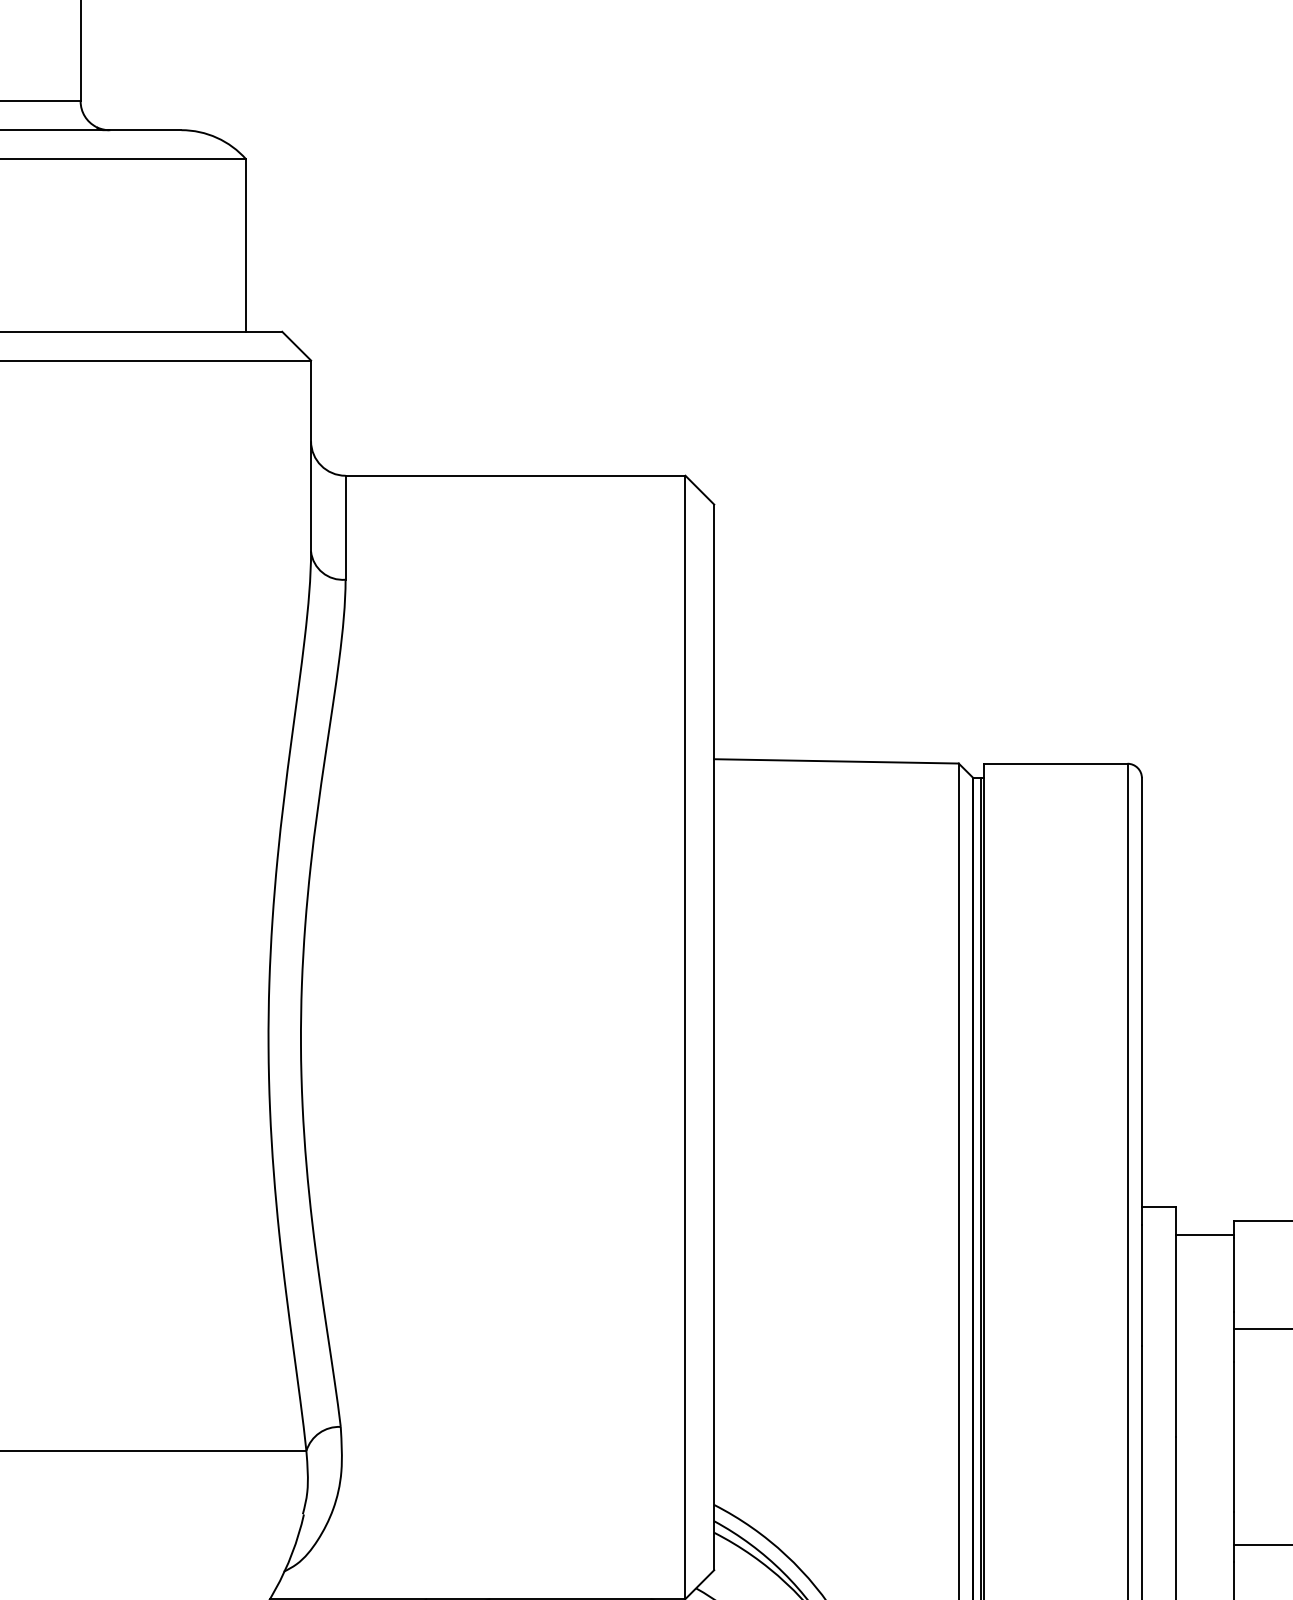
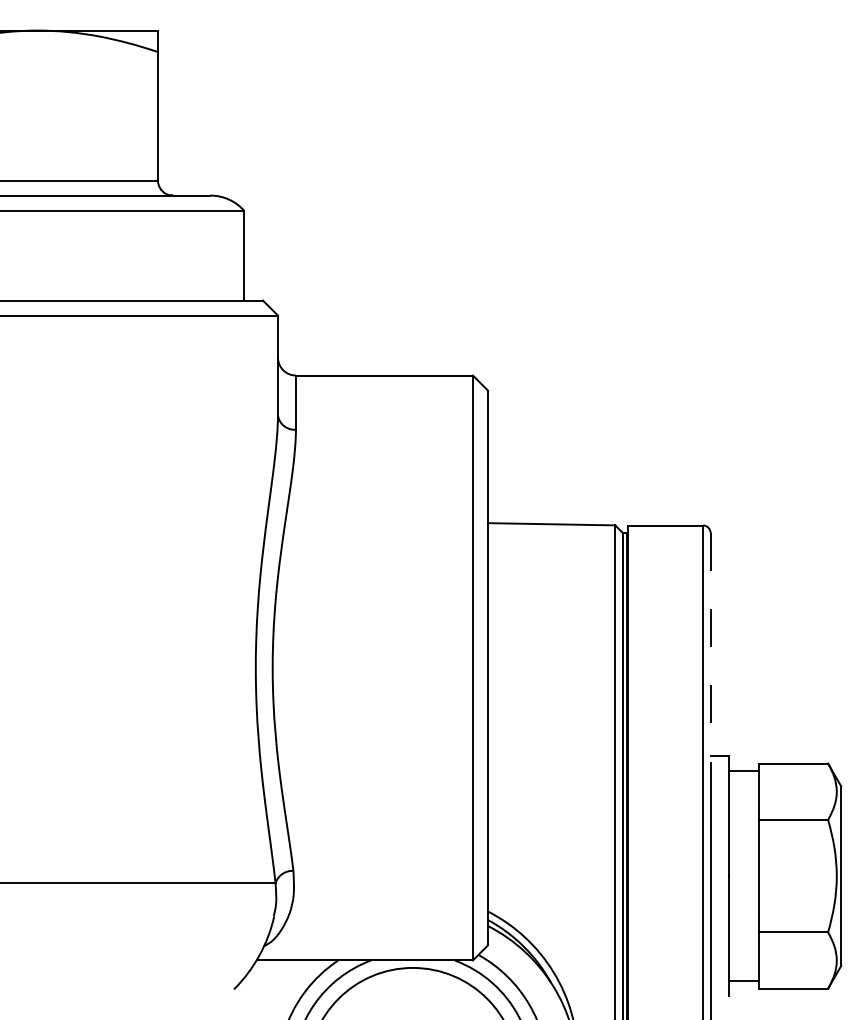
line: (1141, 1001) -> (710, 649), solid -> dashed

